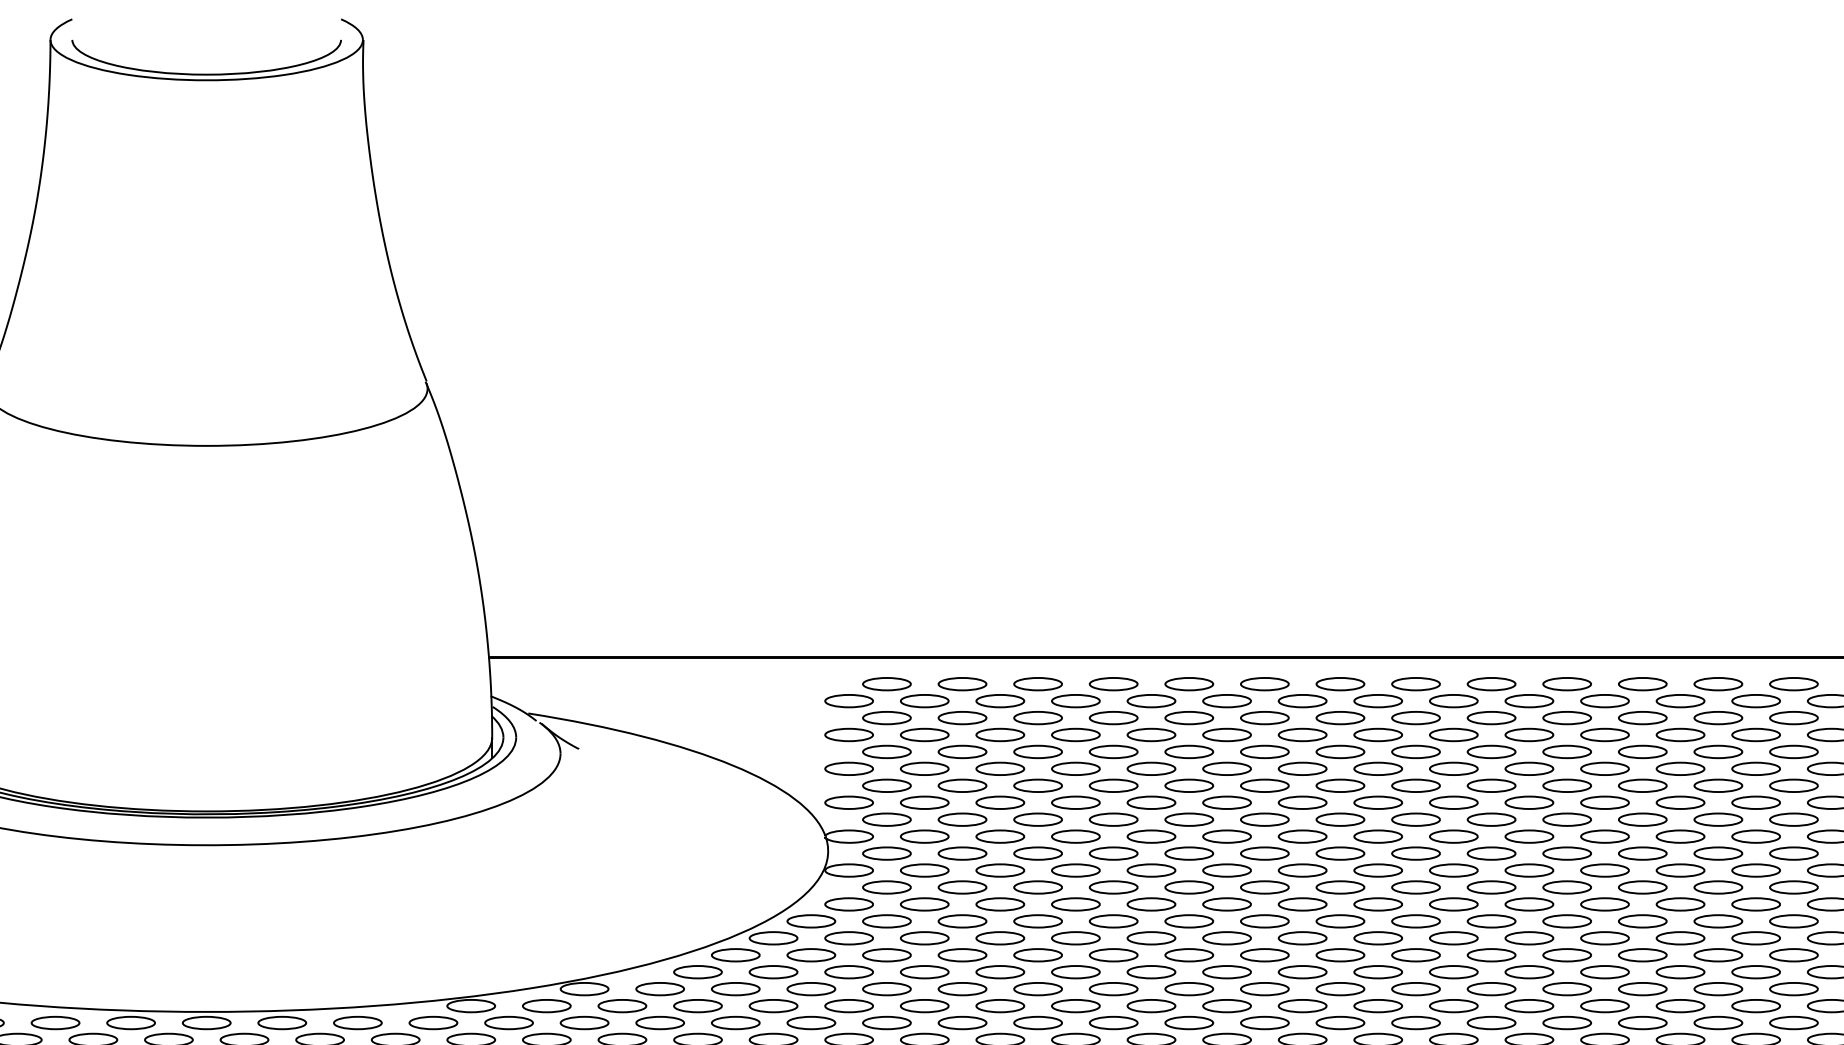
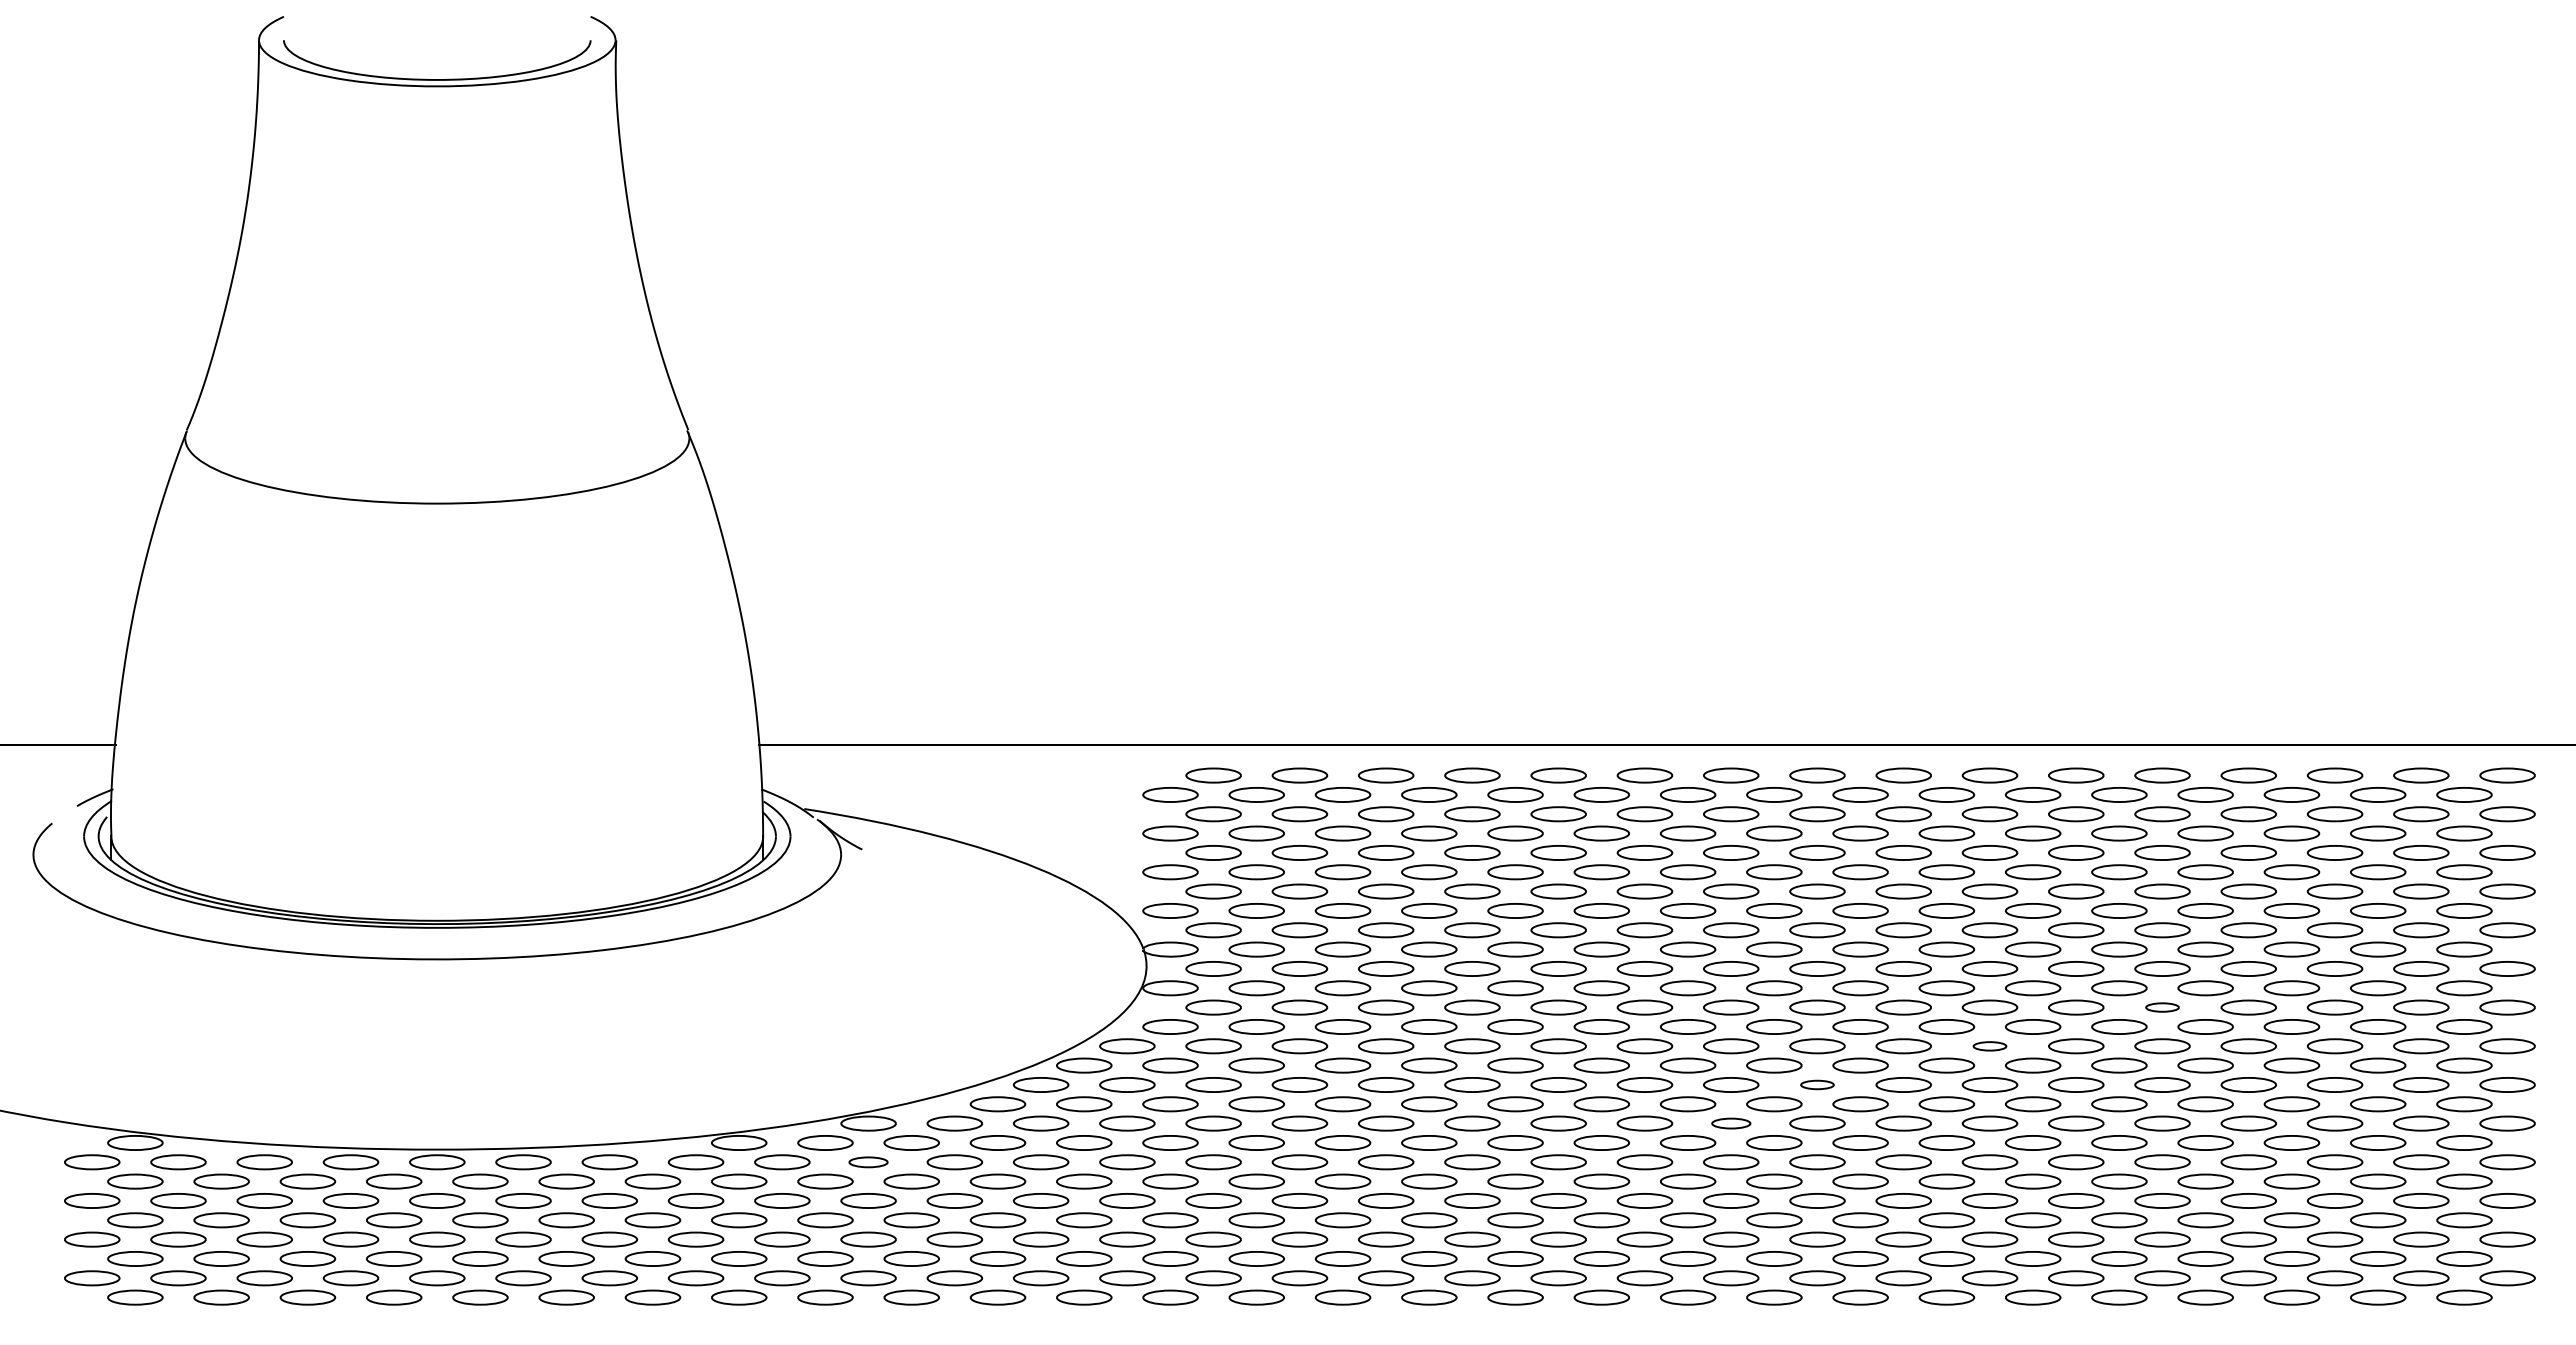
part: (1718, 887) -> (2162, 1007), size x0.6
part: (1566, 921) -> (1989, 1046), size x0.6
part: (1416, 954) -> (1817, 1084), size x0.6
part: (1340, 989) -> (1731, 1123), size x0.7
part: (584, 1023) -> (868, 1162), size x0.7

